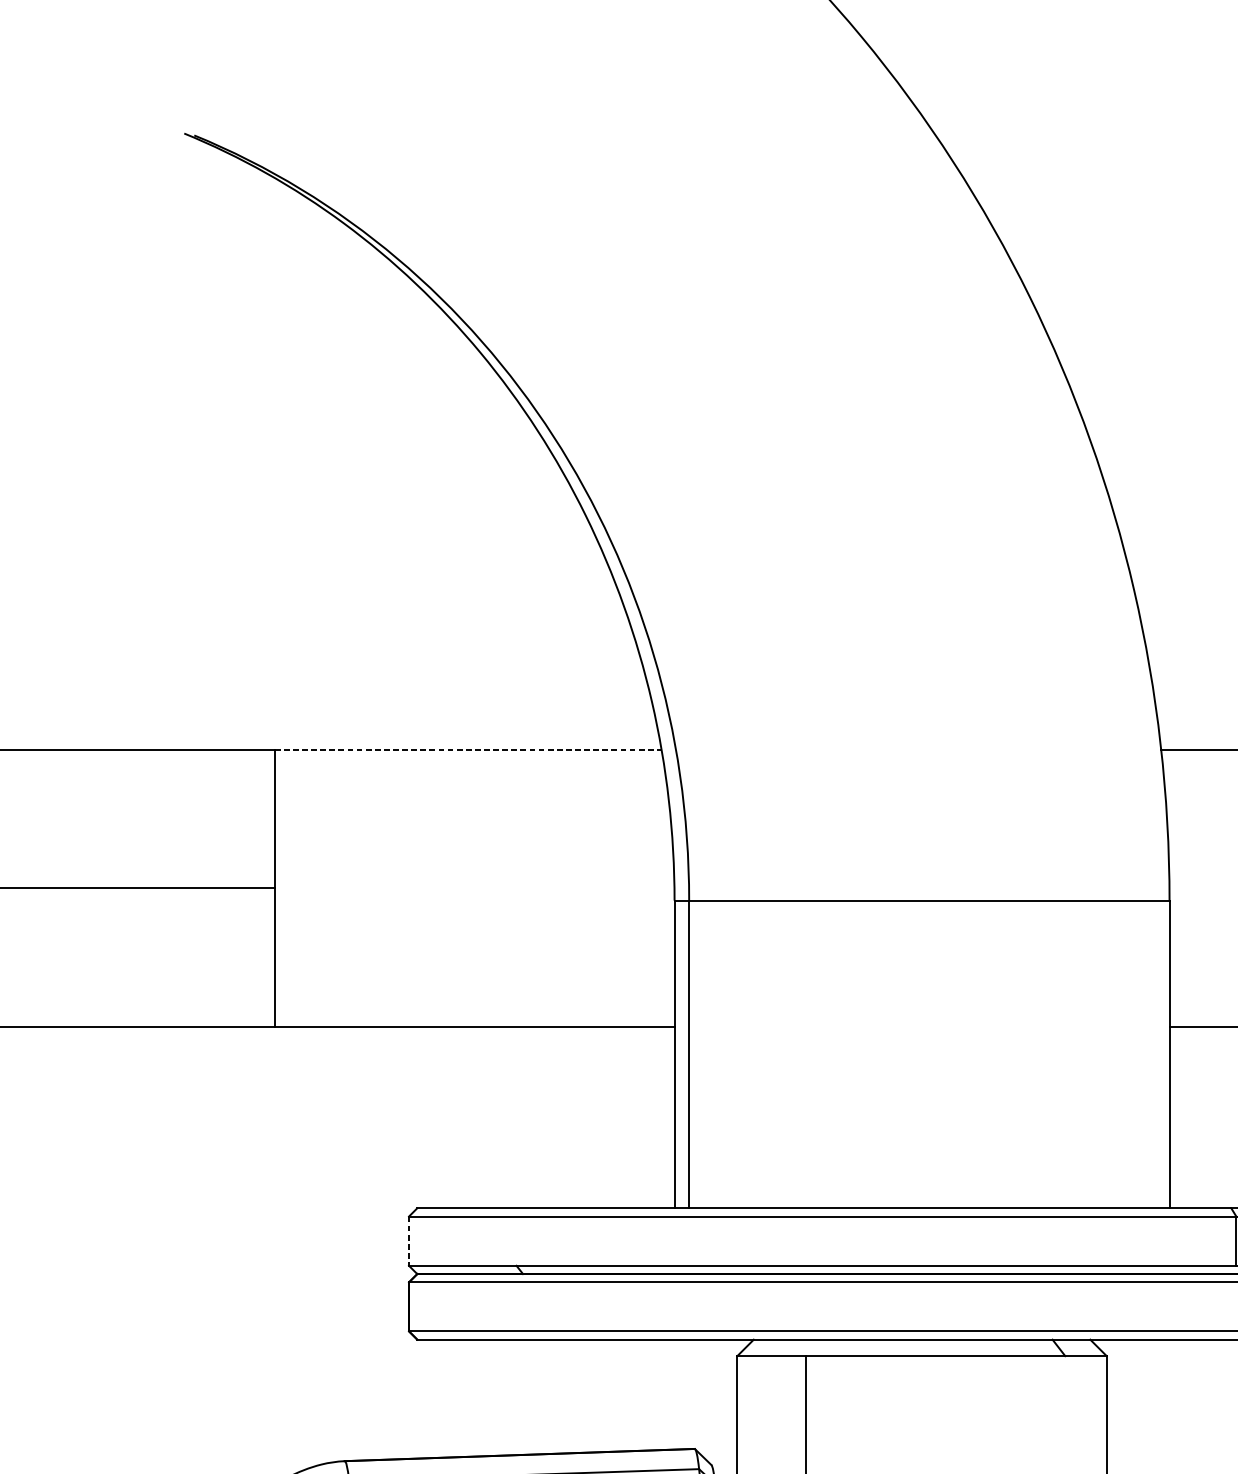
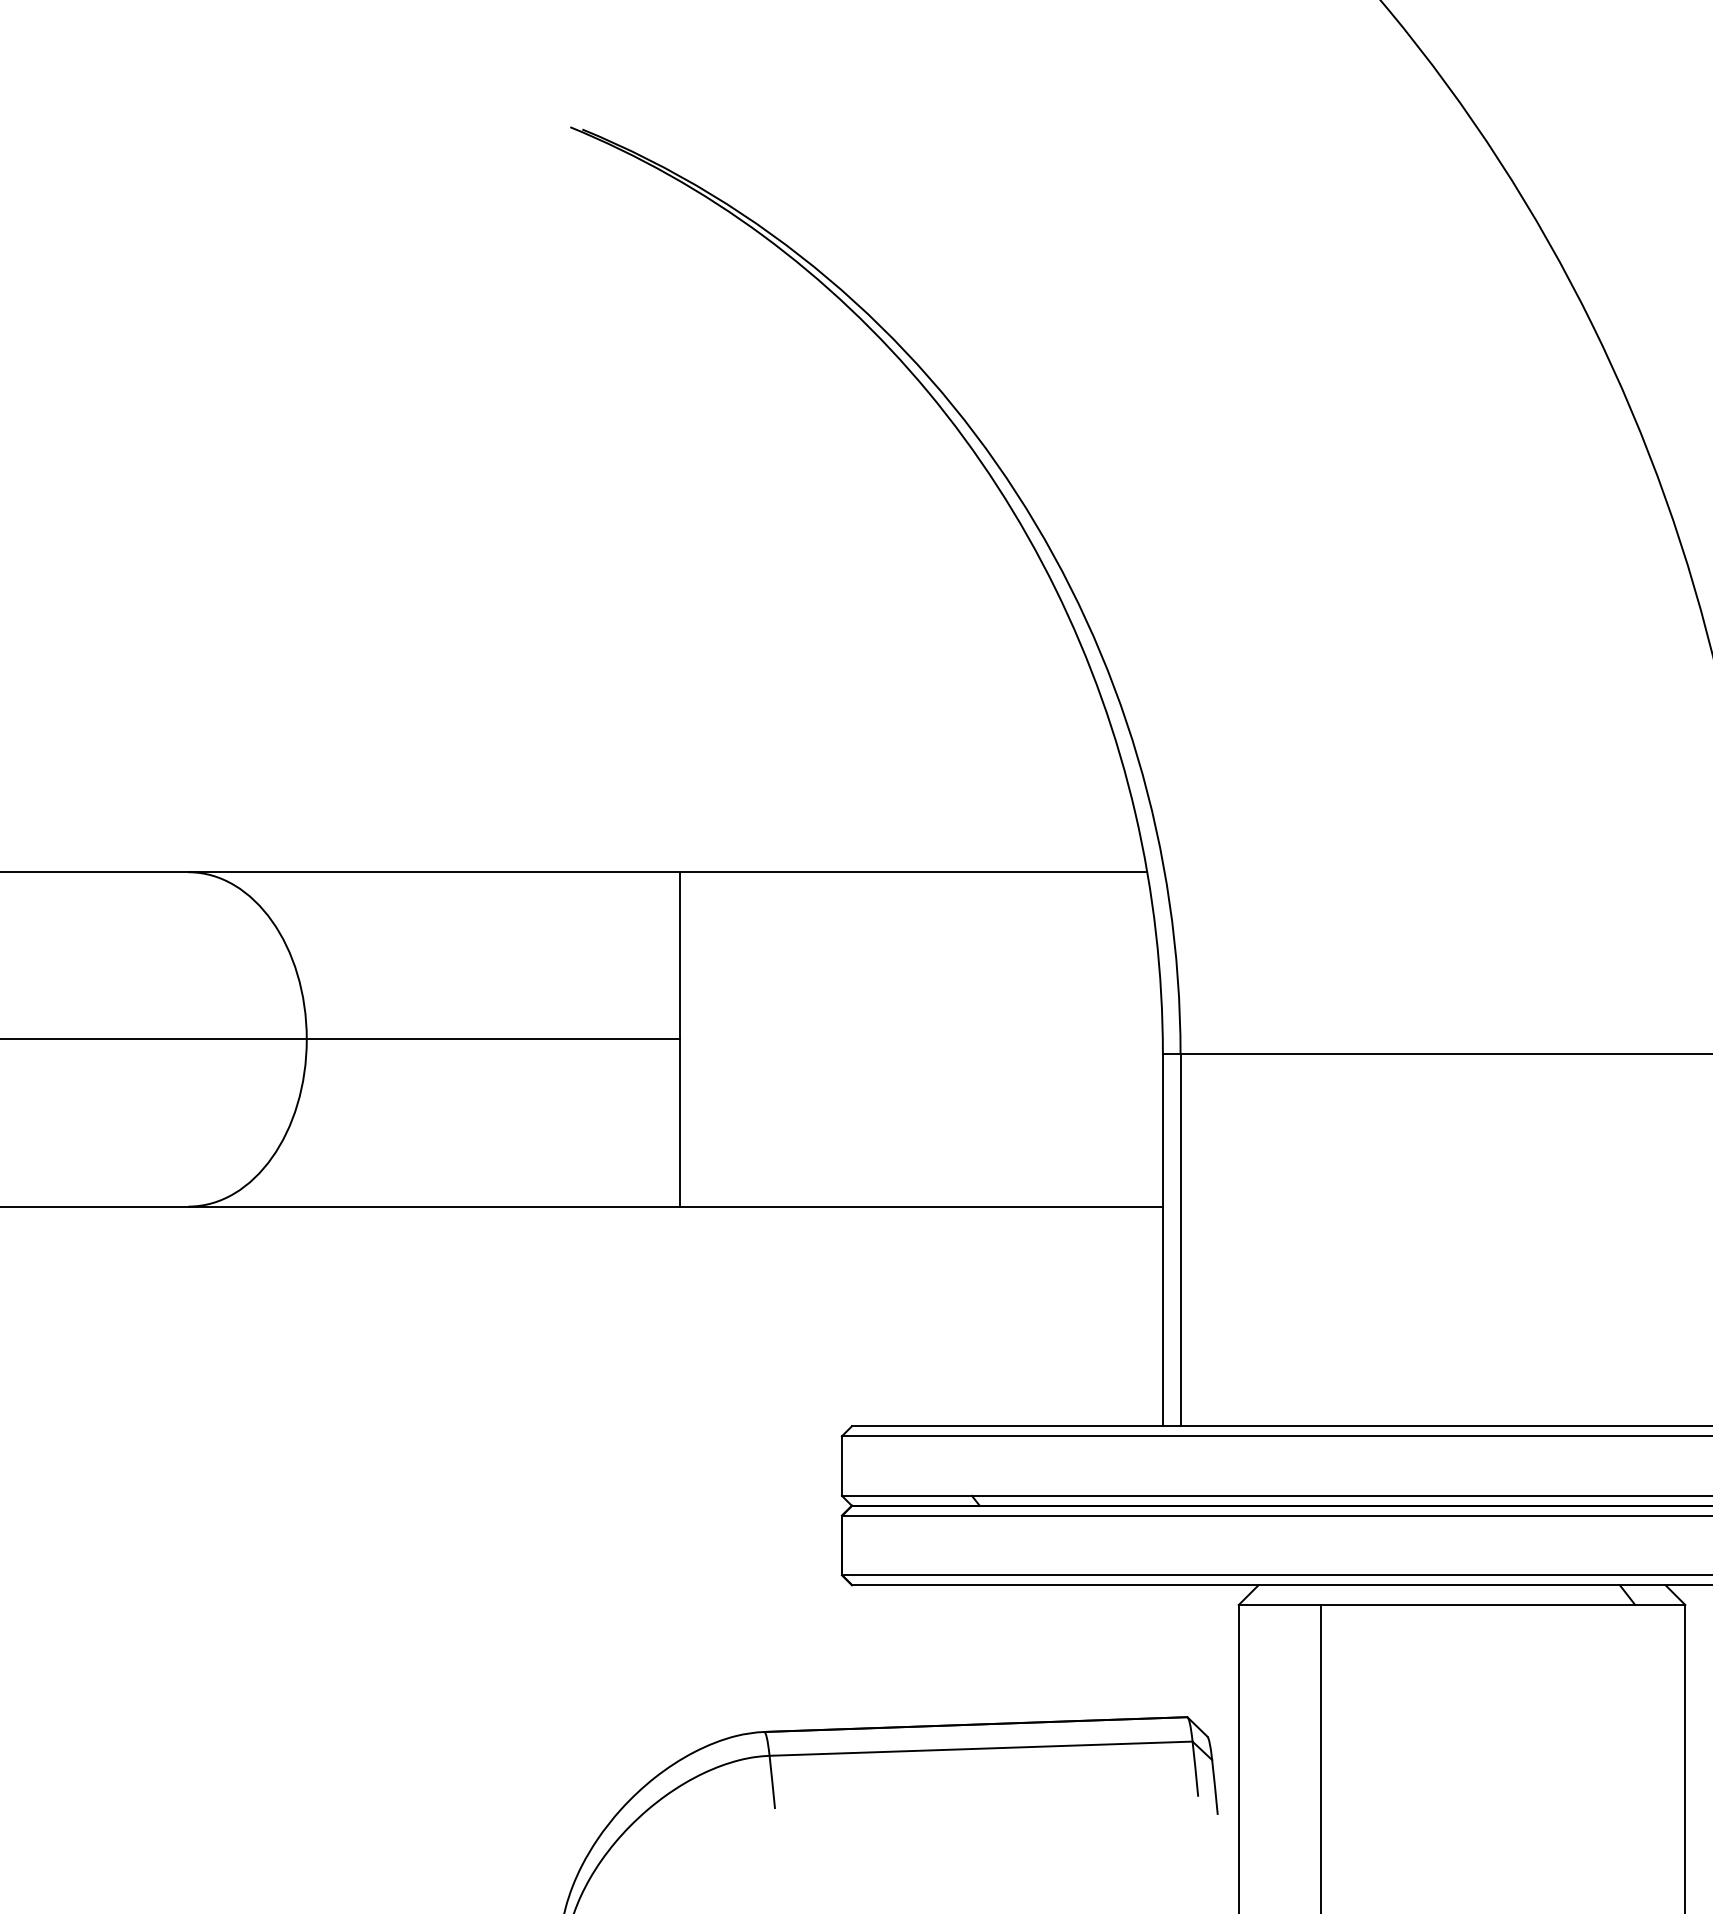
line: (468, 750) -> (913, 872), dashed -> solid
line: (408, 1241) -> (841, 1466), dashed -> solid

